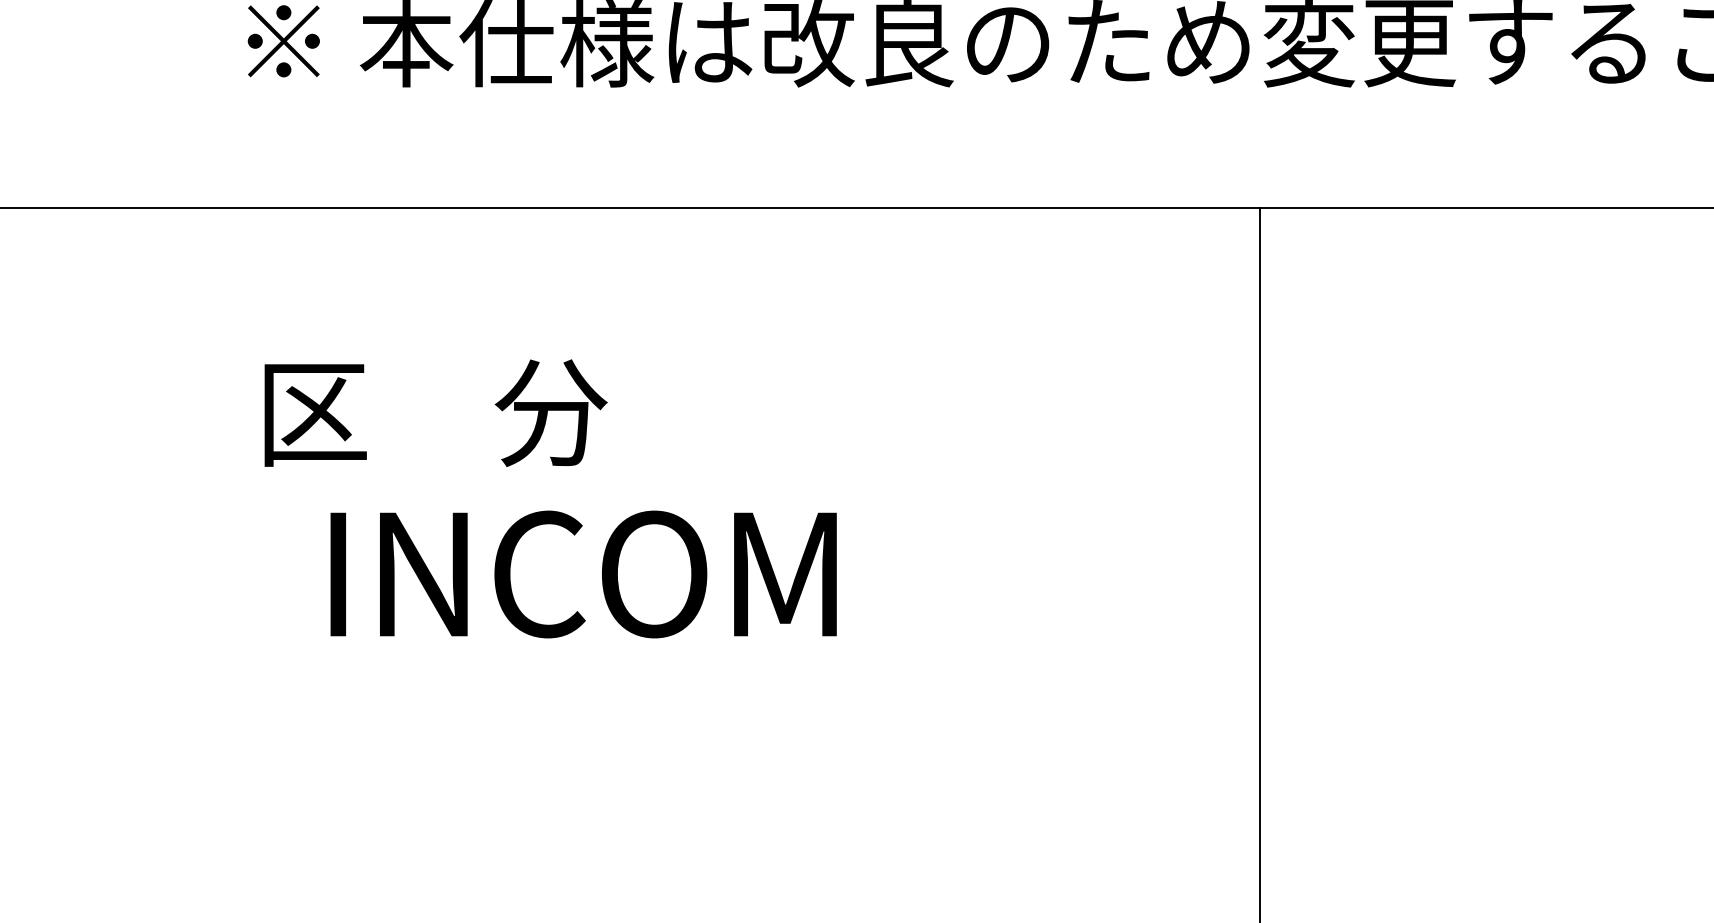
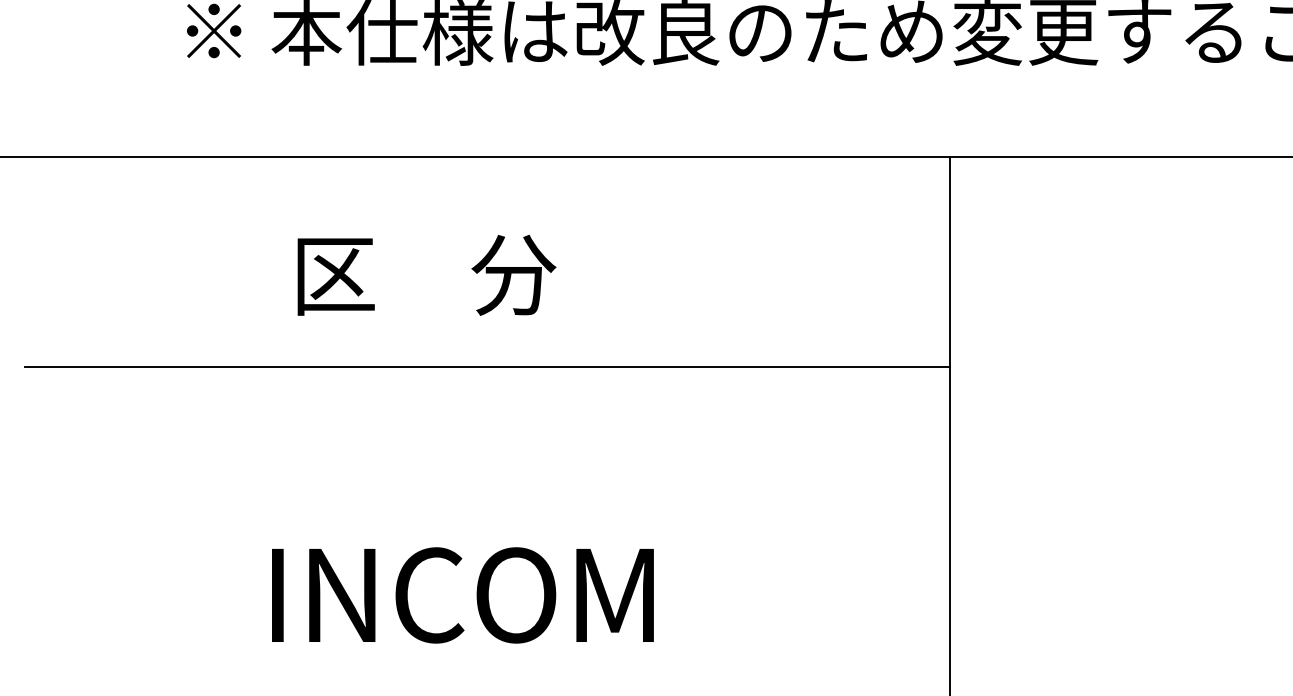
text: (435, 412) -> (426, 274), moved
line: (646, 487) -> (487, 367), added
text: (583, 574) -> (462, 595), moved

